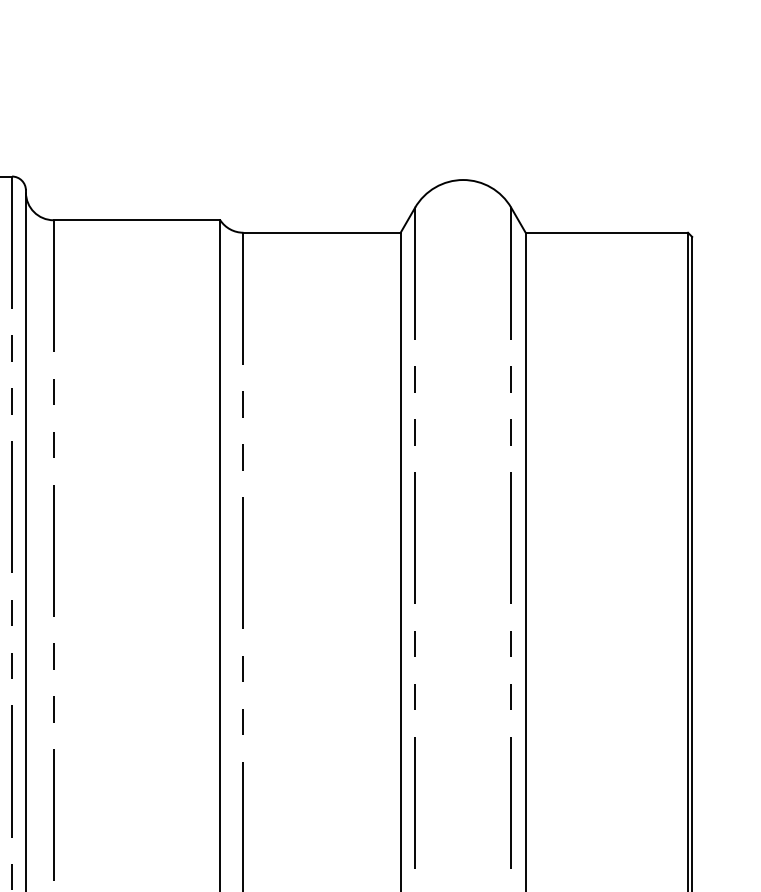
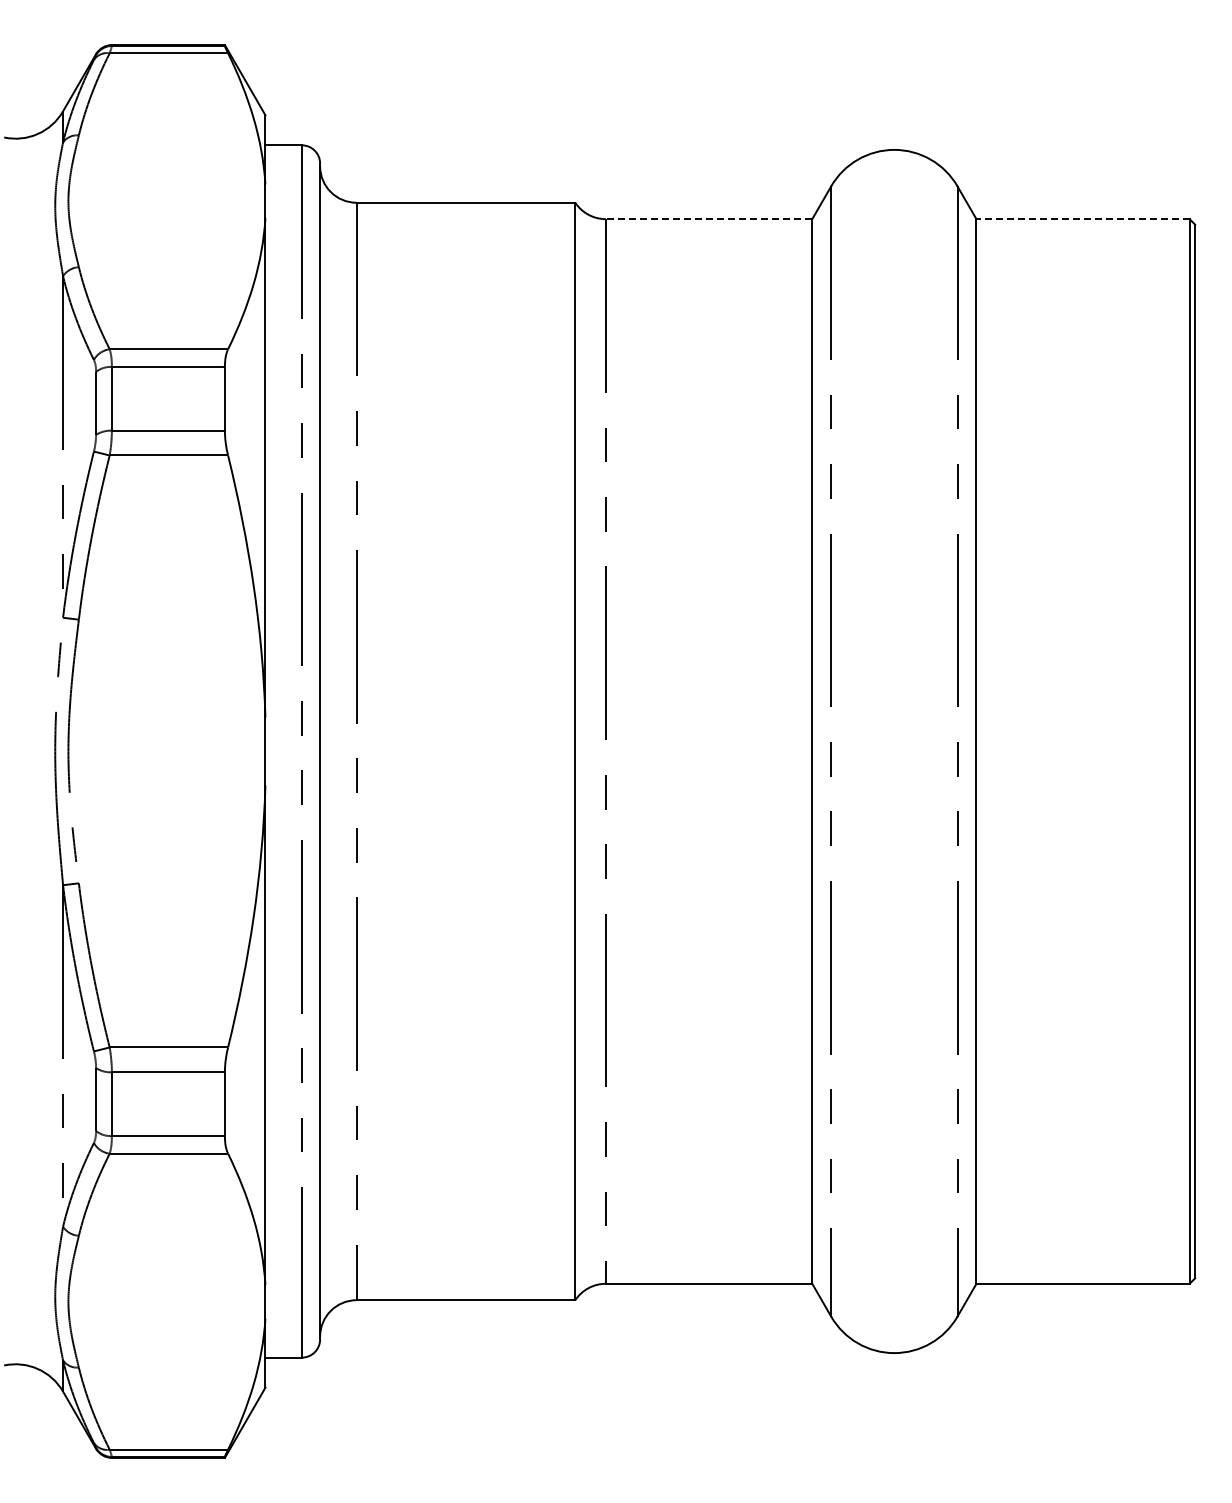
line: (321, 233) -> (708, 219), solid -> dashed
line: (607, 233) -> (1083, 219), solid -> dashed

